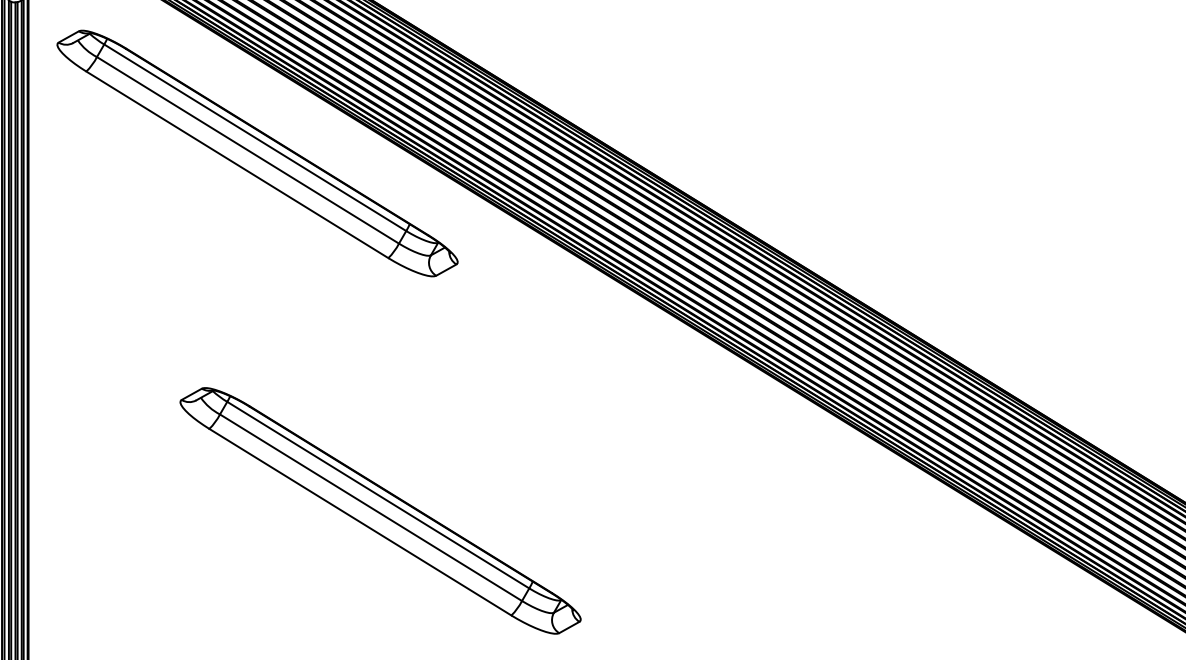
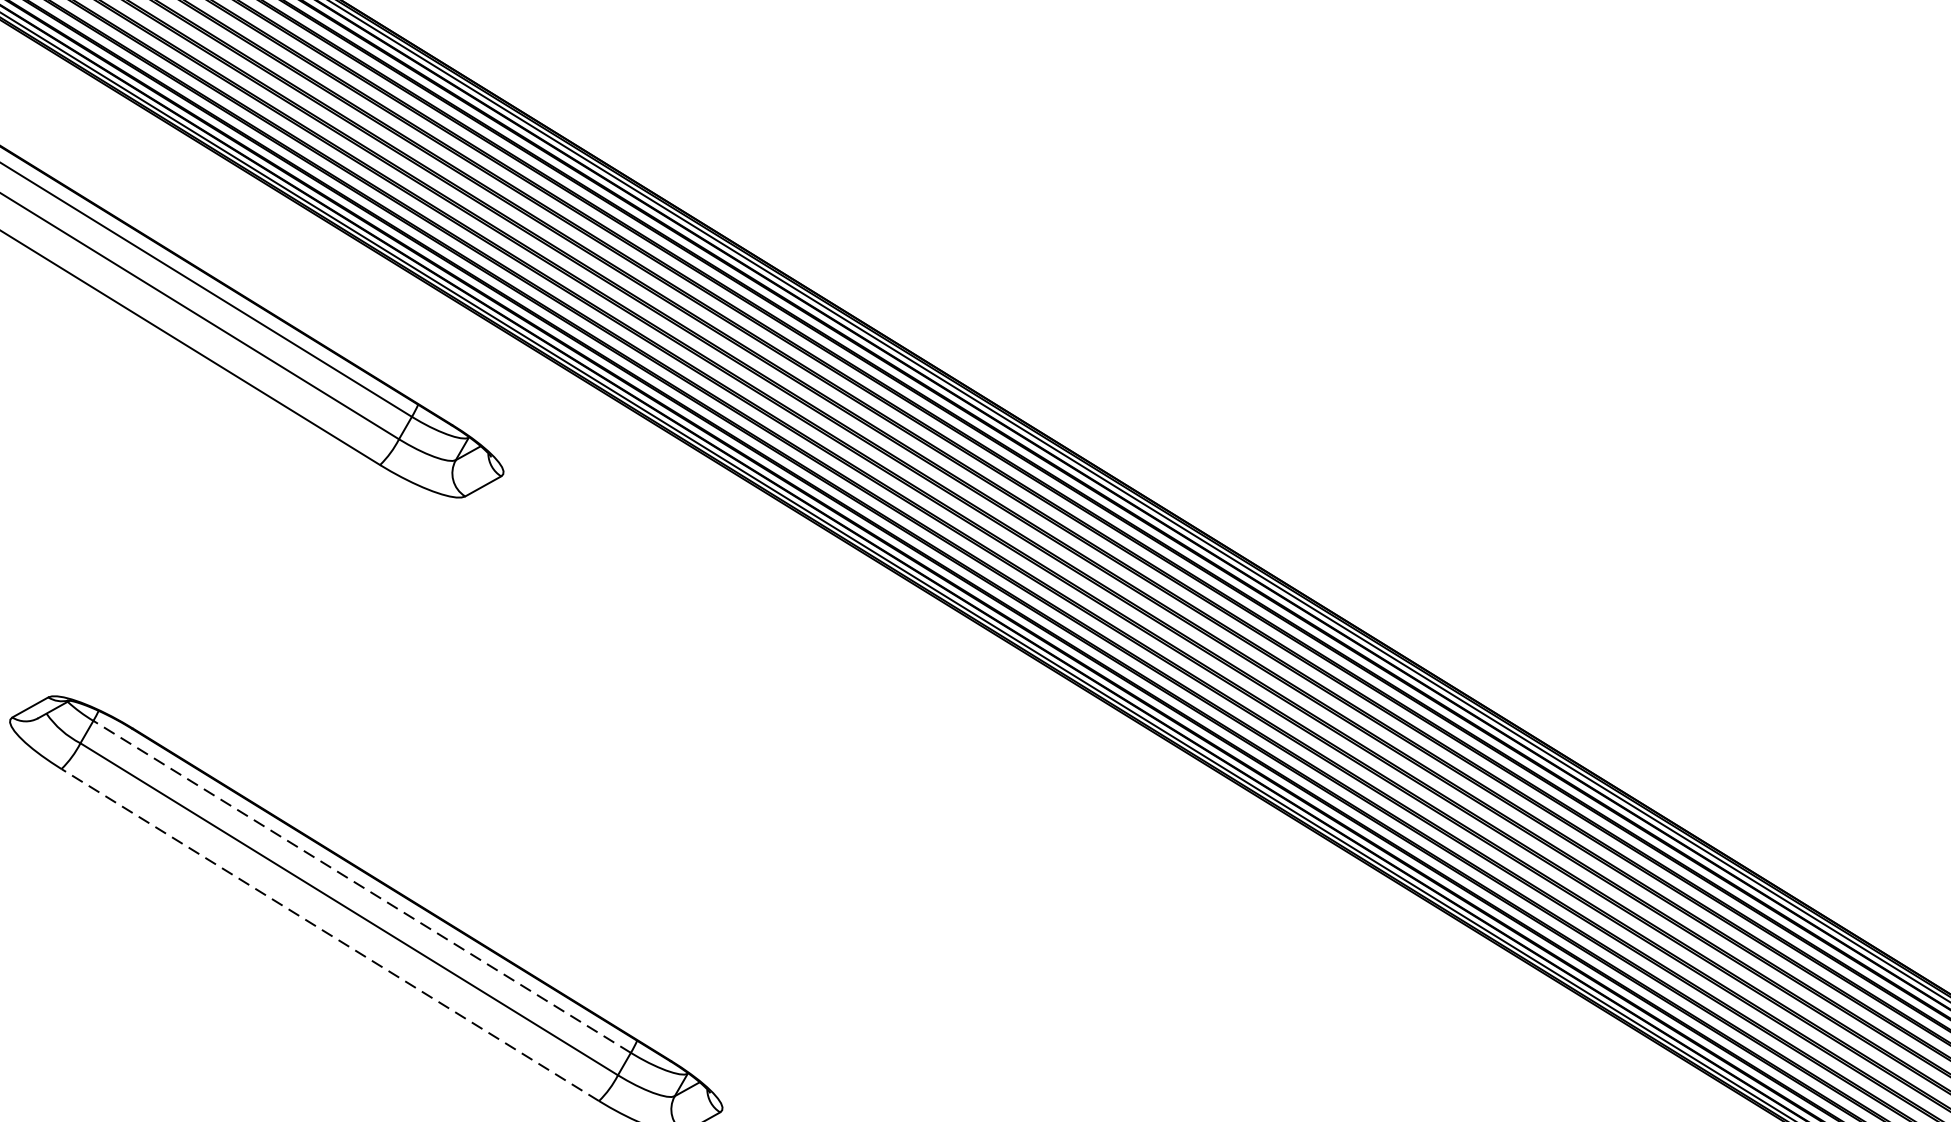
line: (377, 494) -> (360, 885), solid -> dashed
line: (359, 521) -> (328, 933), solid -> dashed

